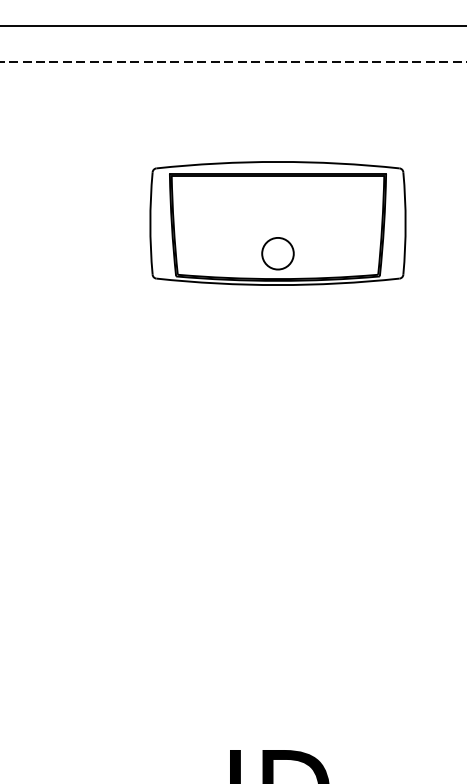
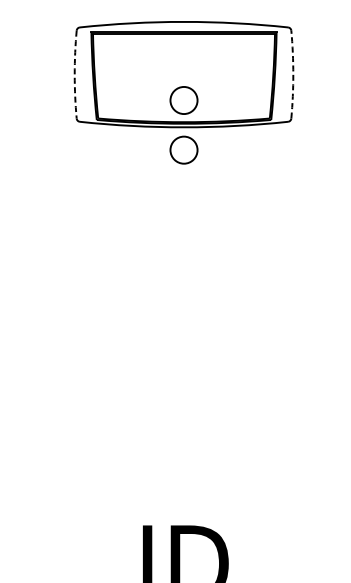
arc: (150, 223) -> (74, 74), solid -> dashed
arc: (405, 223) -> (293, 74), solid -> dashed
circle: (277, 311) -> (183, 149), added

